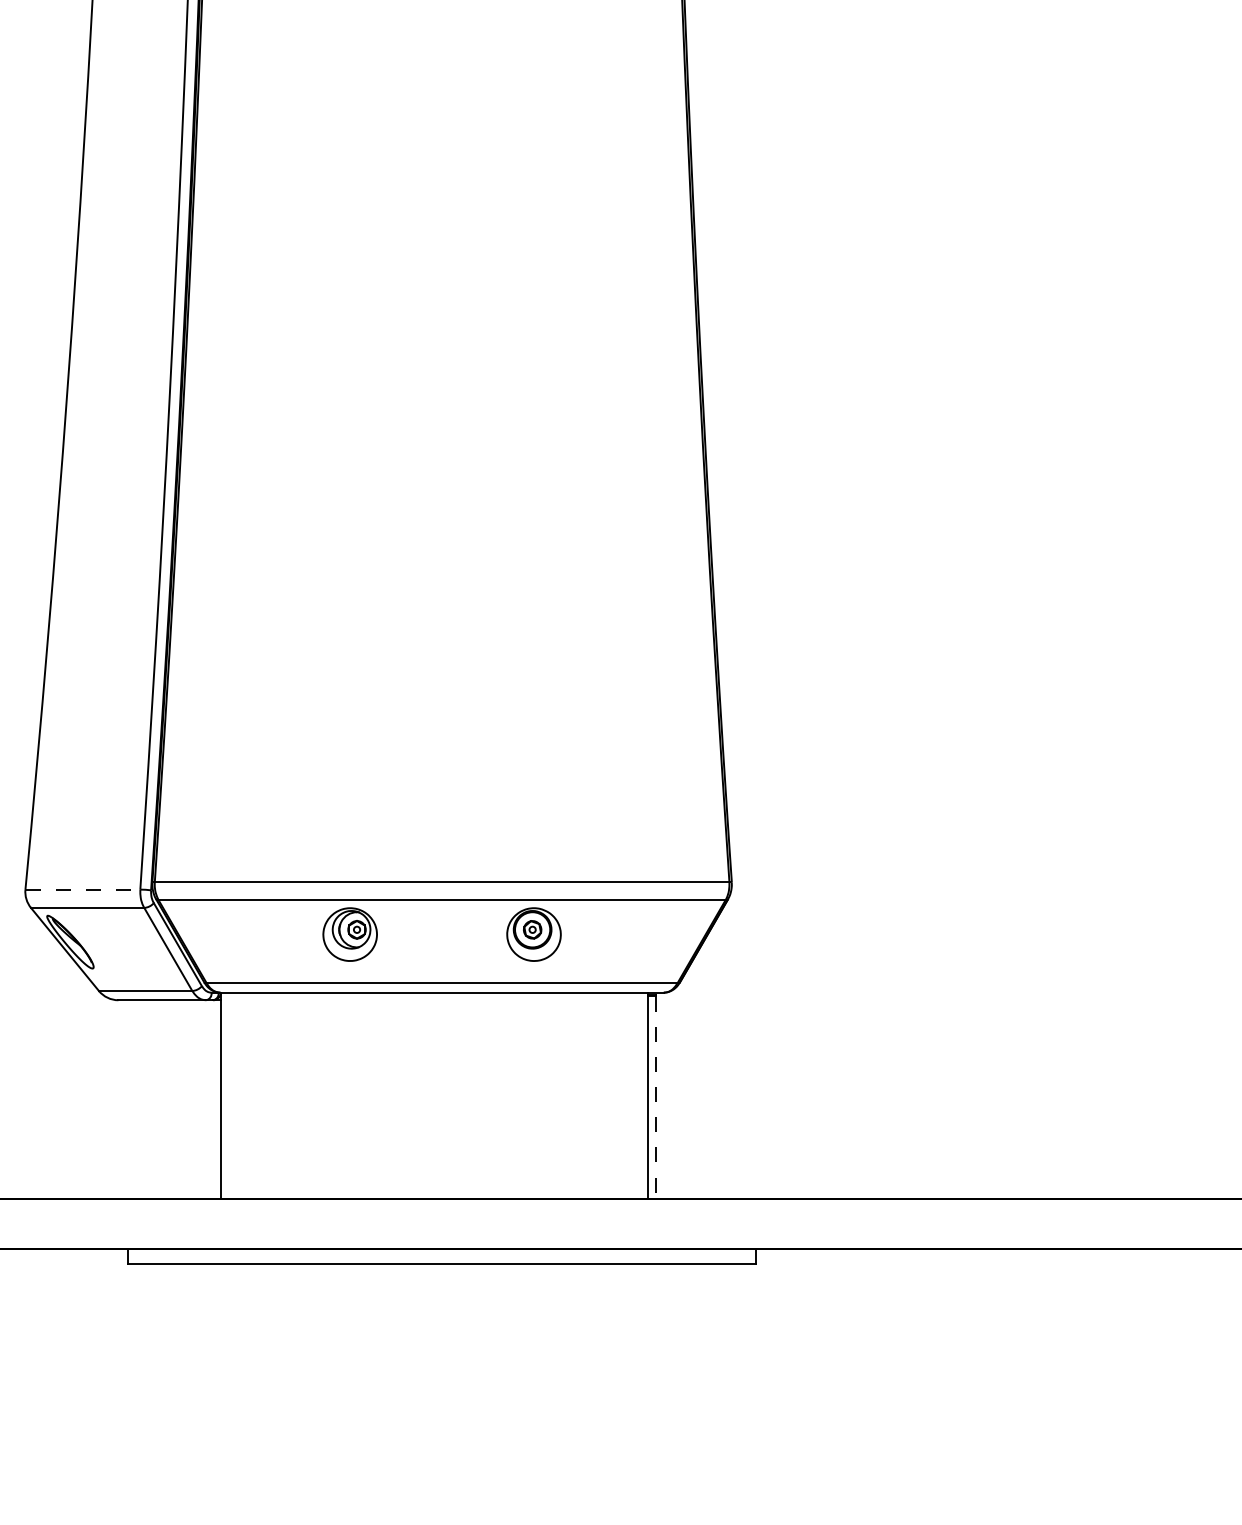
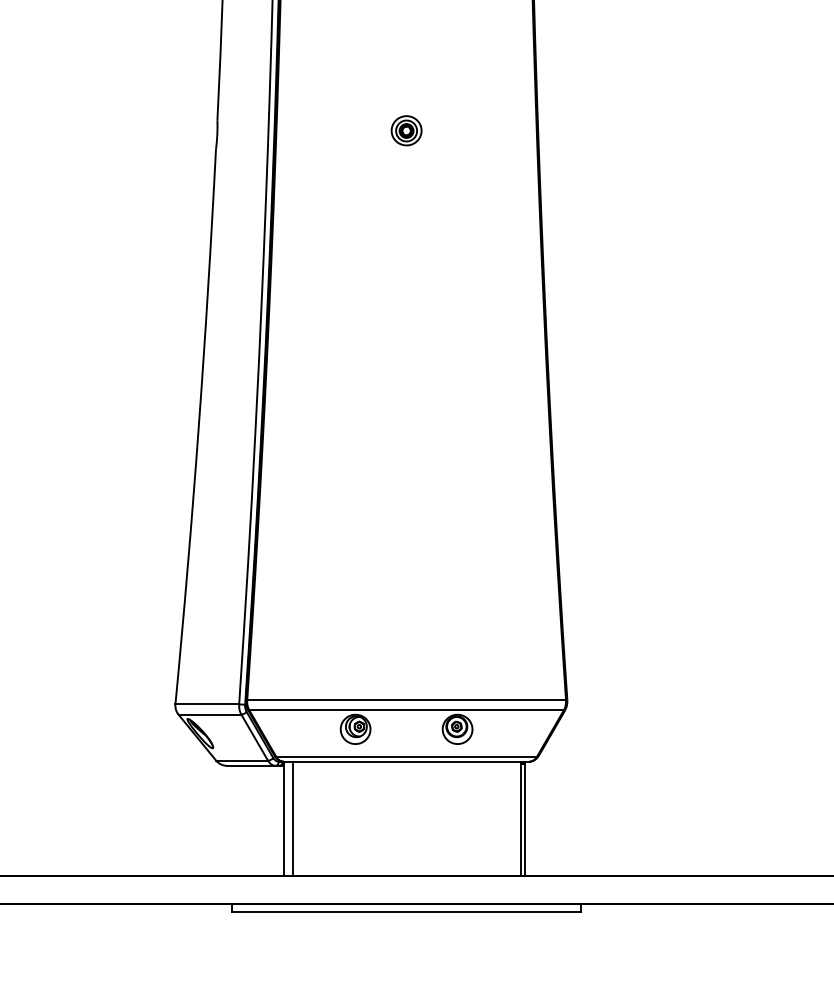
line: (83, 889) -> (207, 704), dashed -> solid
line: (238, 1095) -> (293, 818), added
line: (656, 1098) -> (525, 820), dashed -> solid

